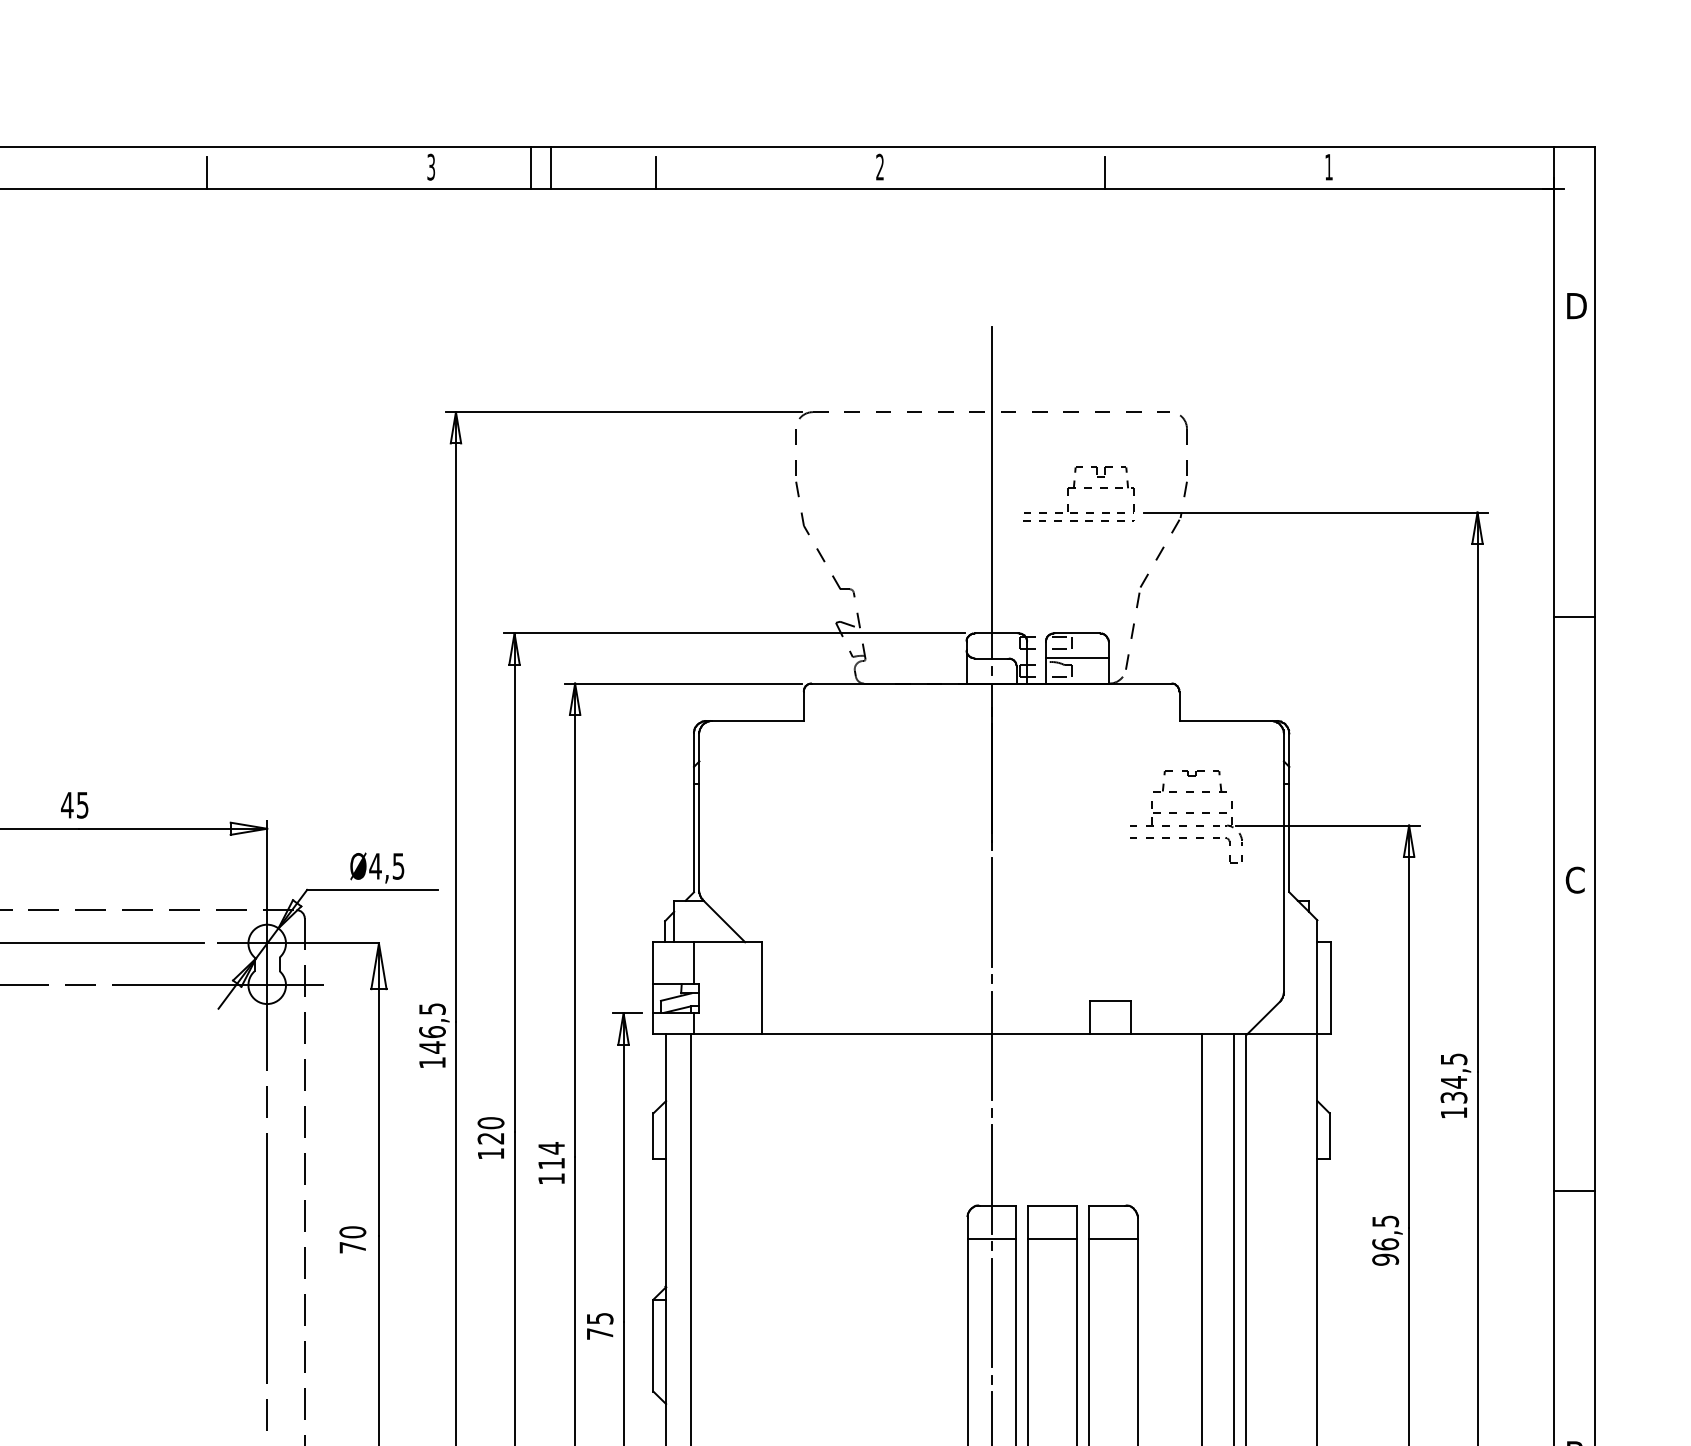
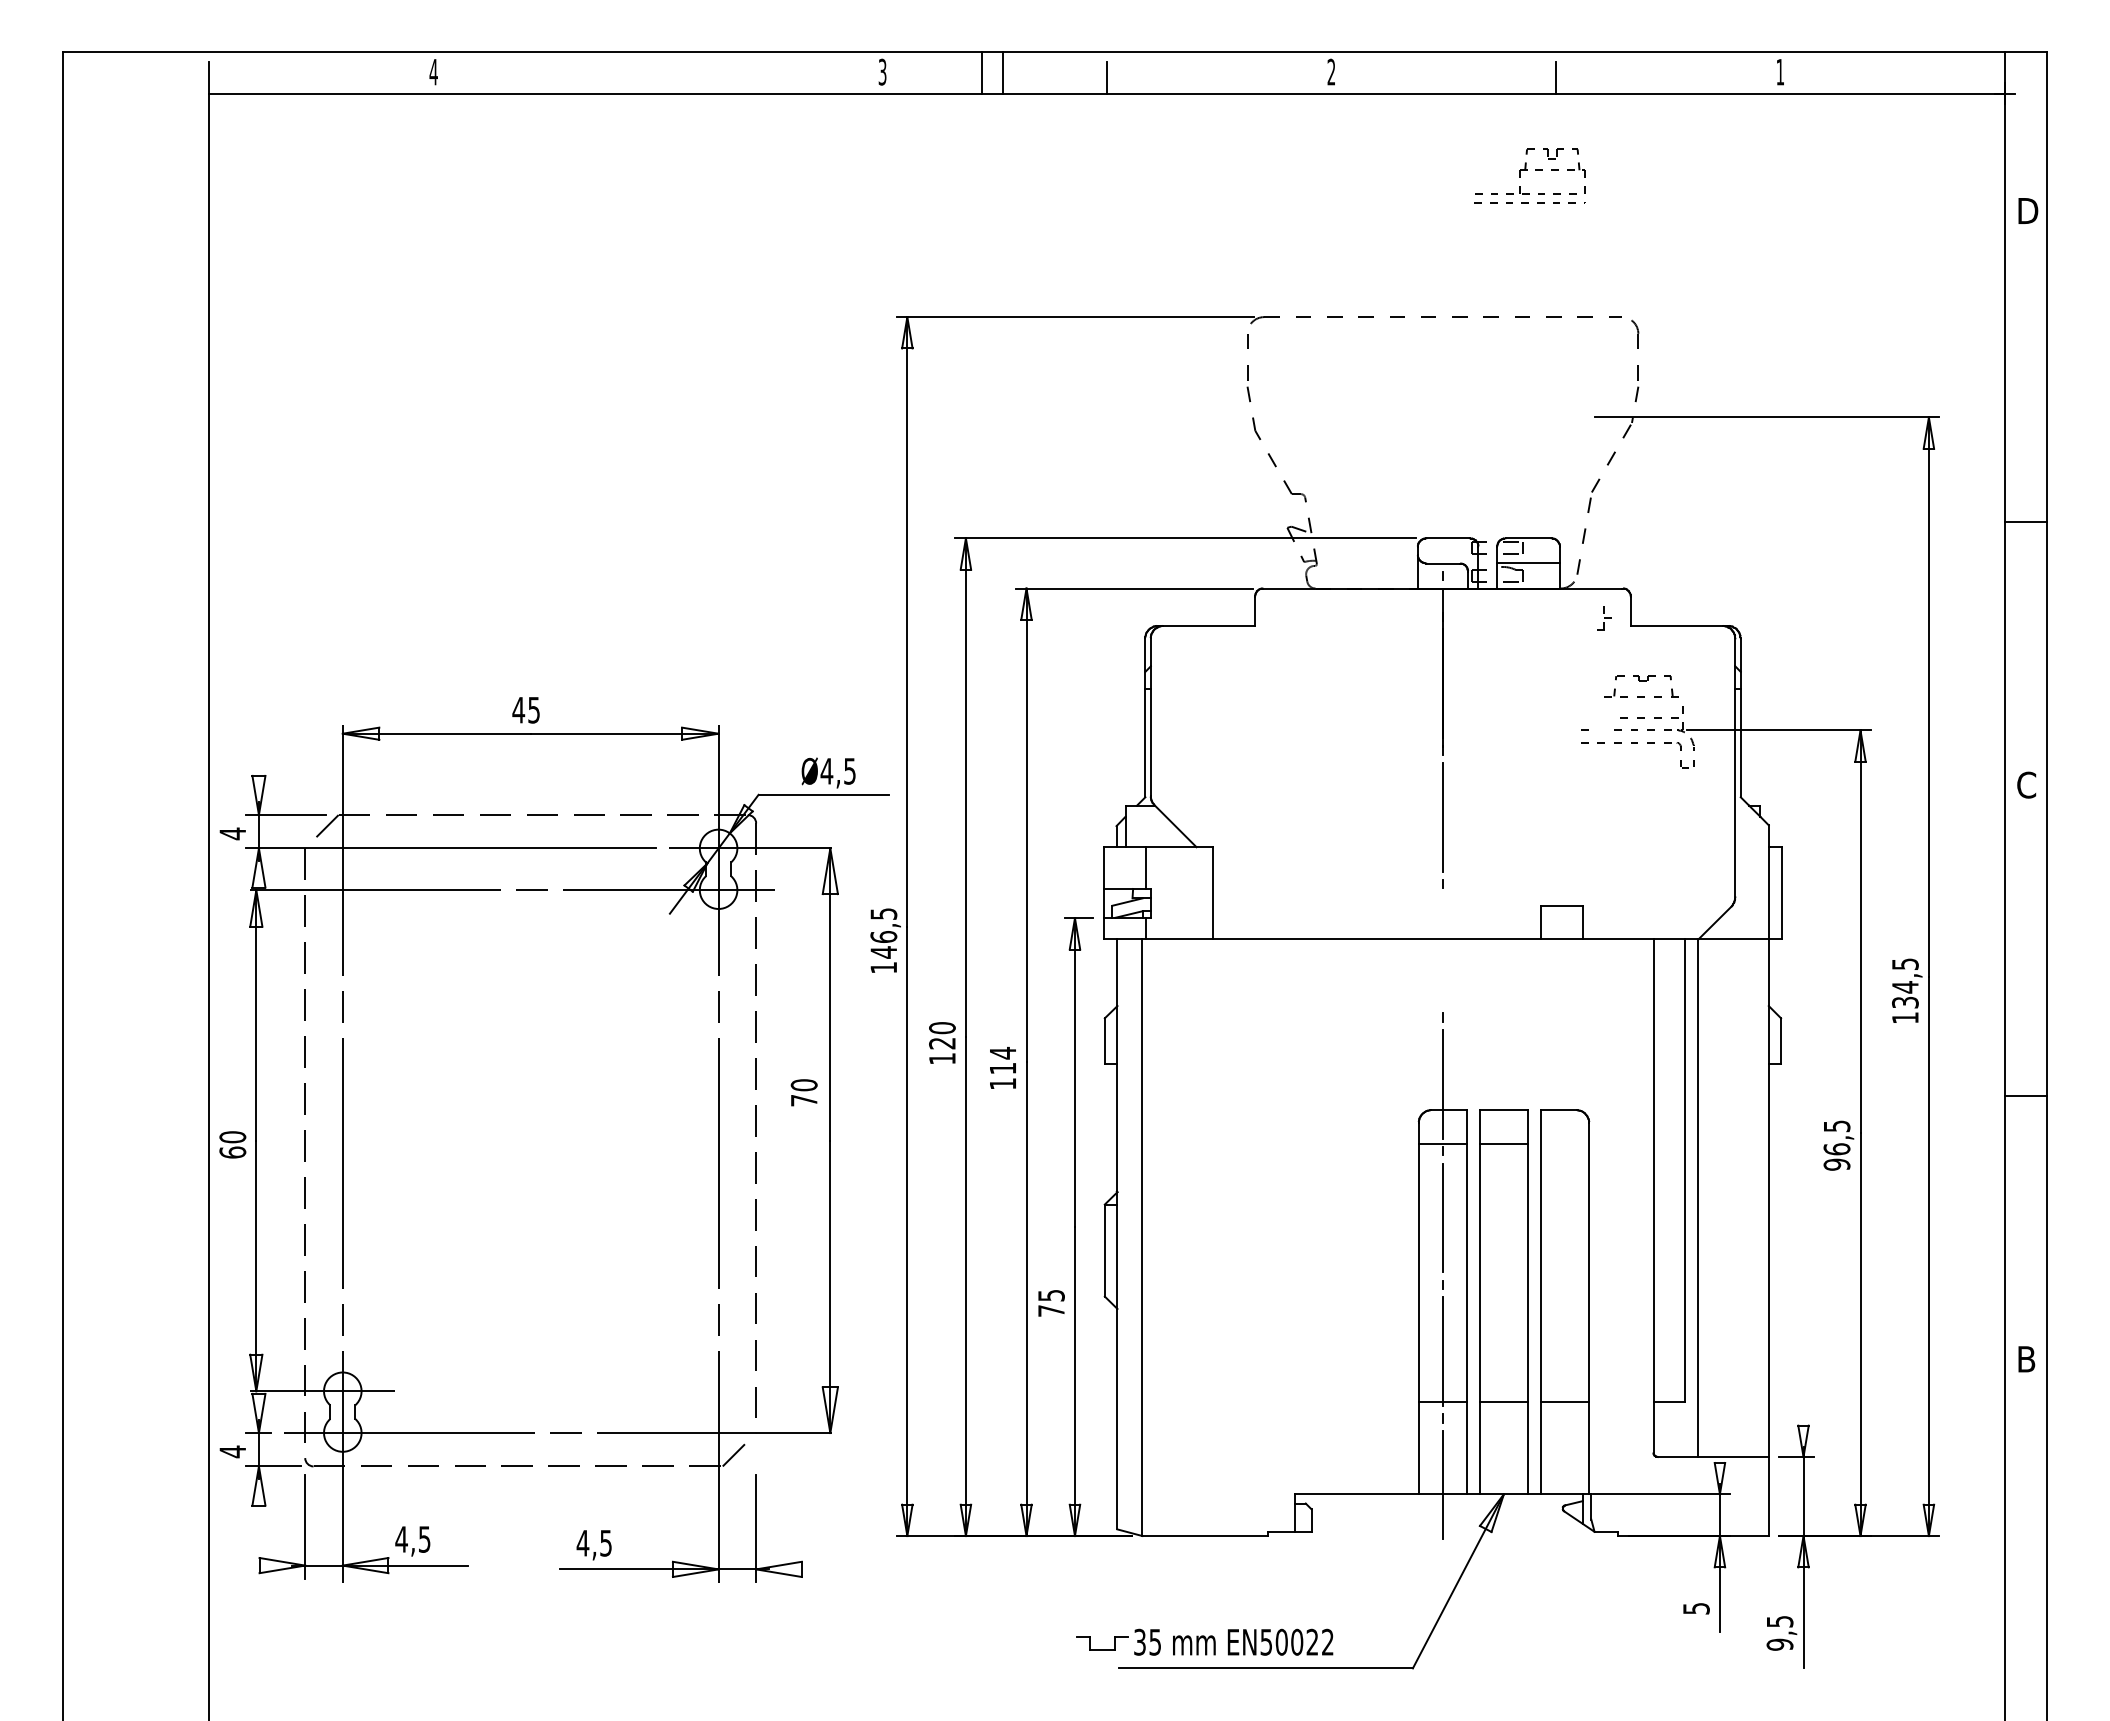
line: (207, 172) -> (658, 77), removed
line: (991, 492) -> (1442, 397), removed
part: (1078, 493) -> (1529, 175), moved
part: (1153, 813) -> (1604, 618), moved
line: (991, 1045) -> (1442, 950), removed
line: (1113, 1238) -> (1564, 1143), removed
text: (352, 1239) -> (803, 1092), moved
text: (600, 1326) -> (1051, 1303), moved

